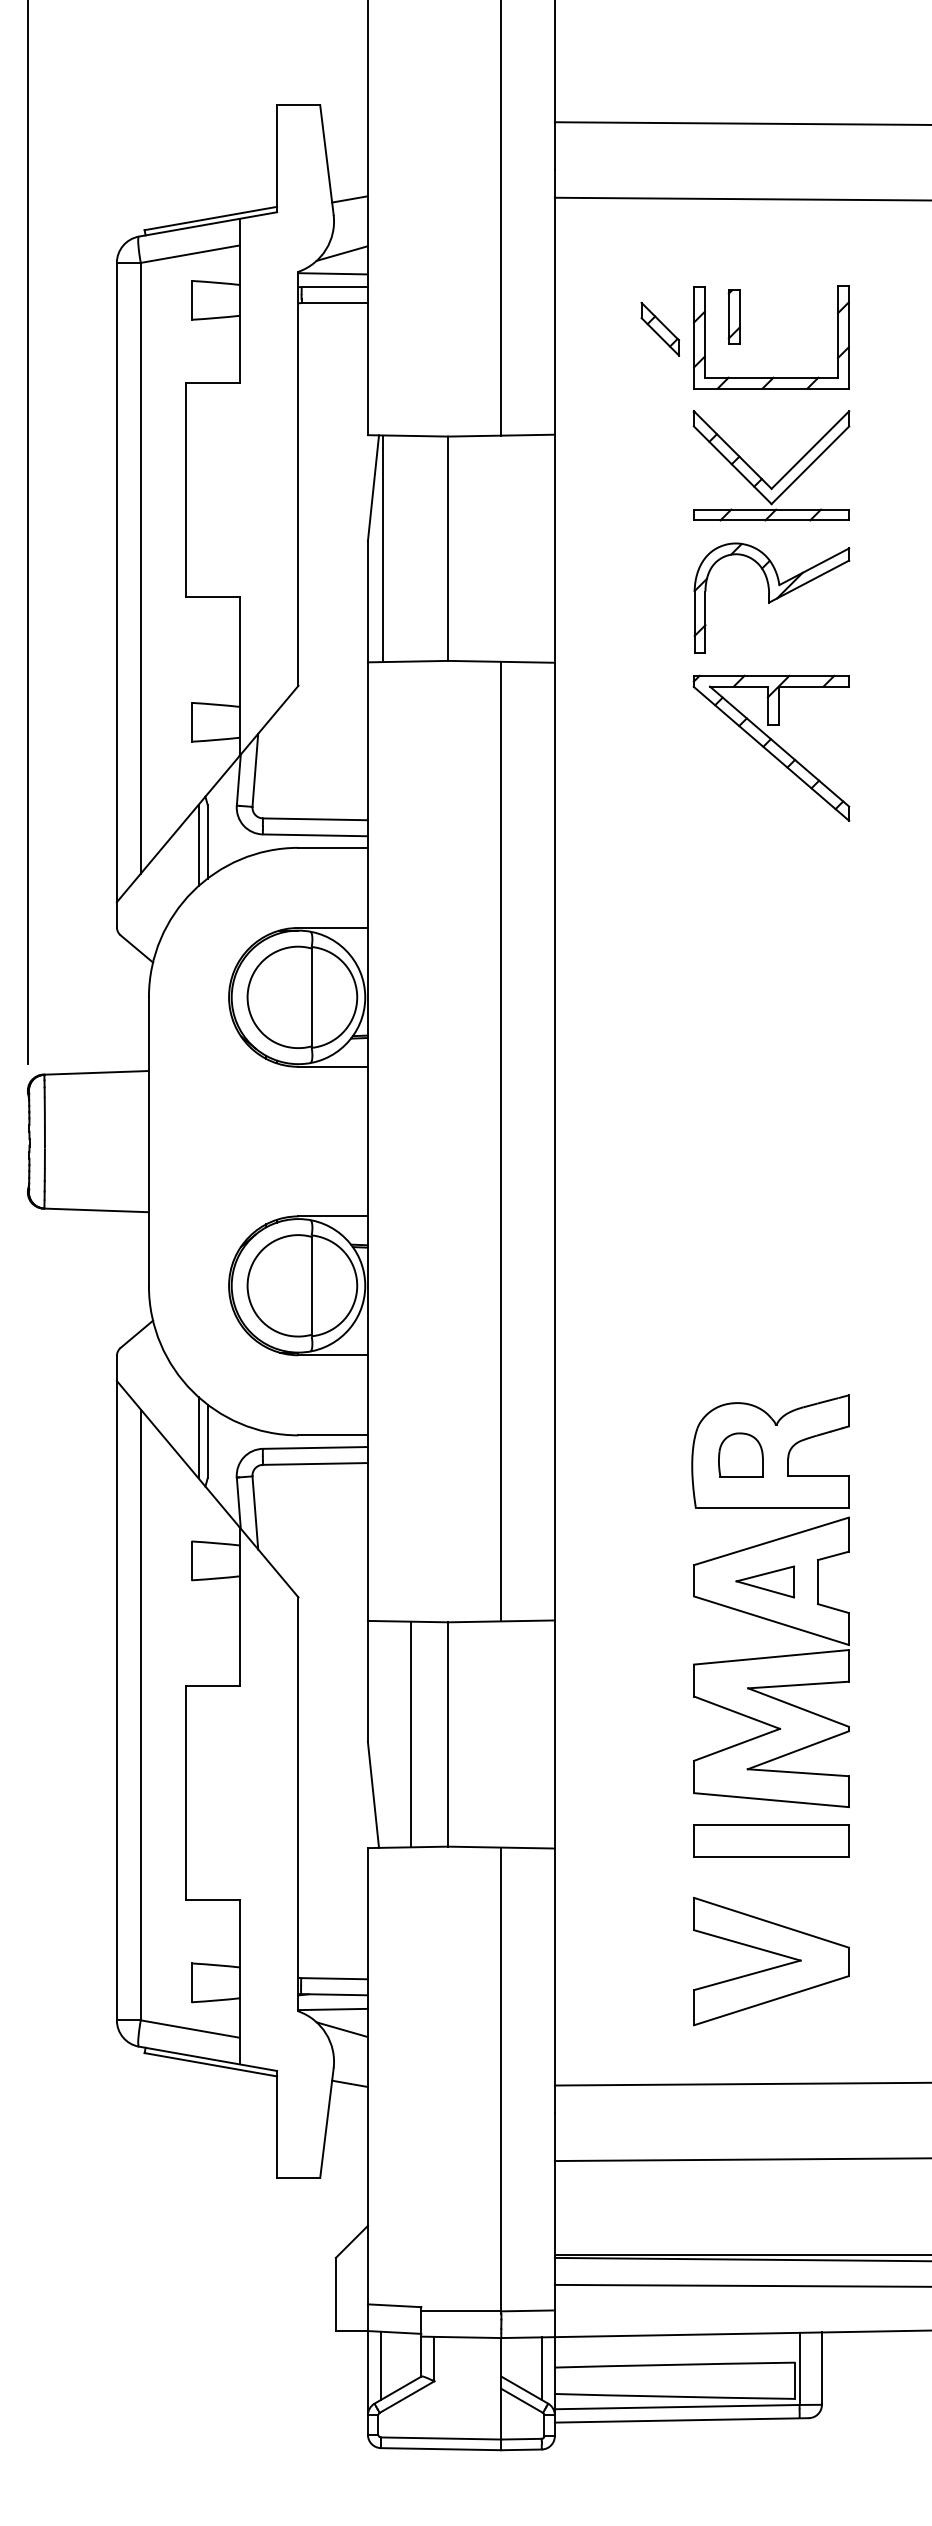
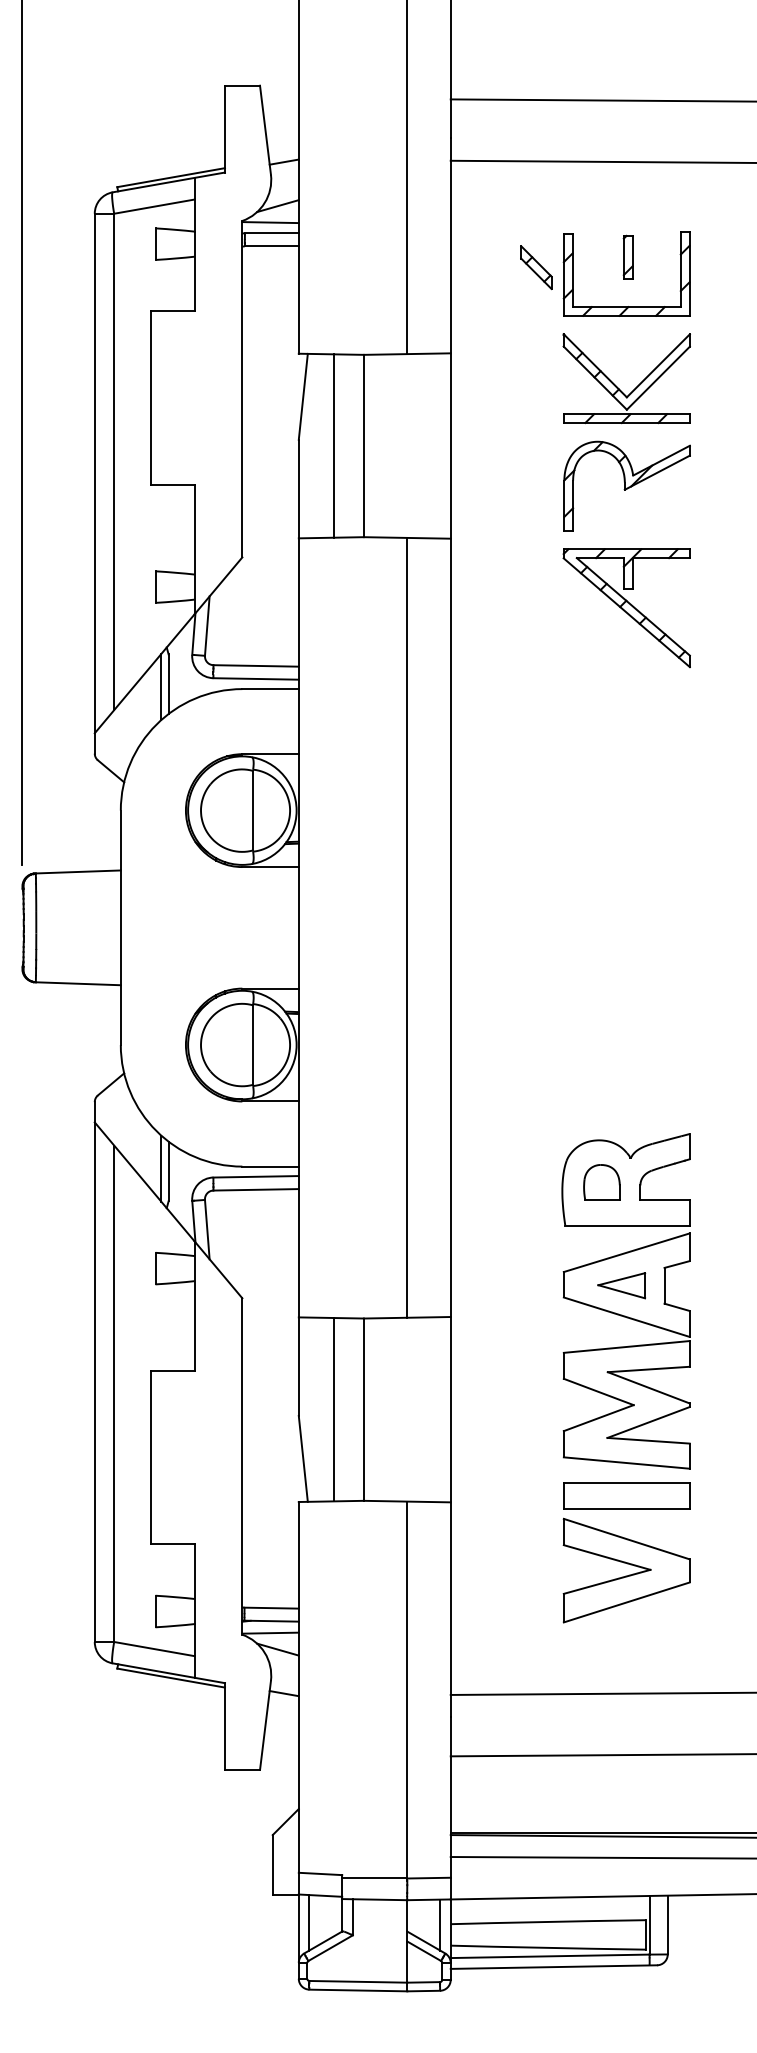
part: (733, 316) -> (627, 257), moved
line: (382, 548) -> (333, 445), moved
part: (771, 1961) -> (626, 1570), moved

